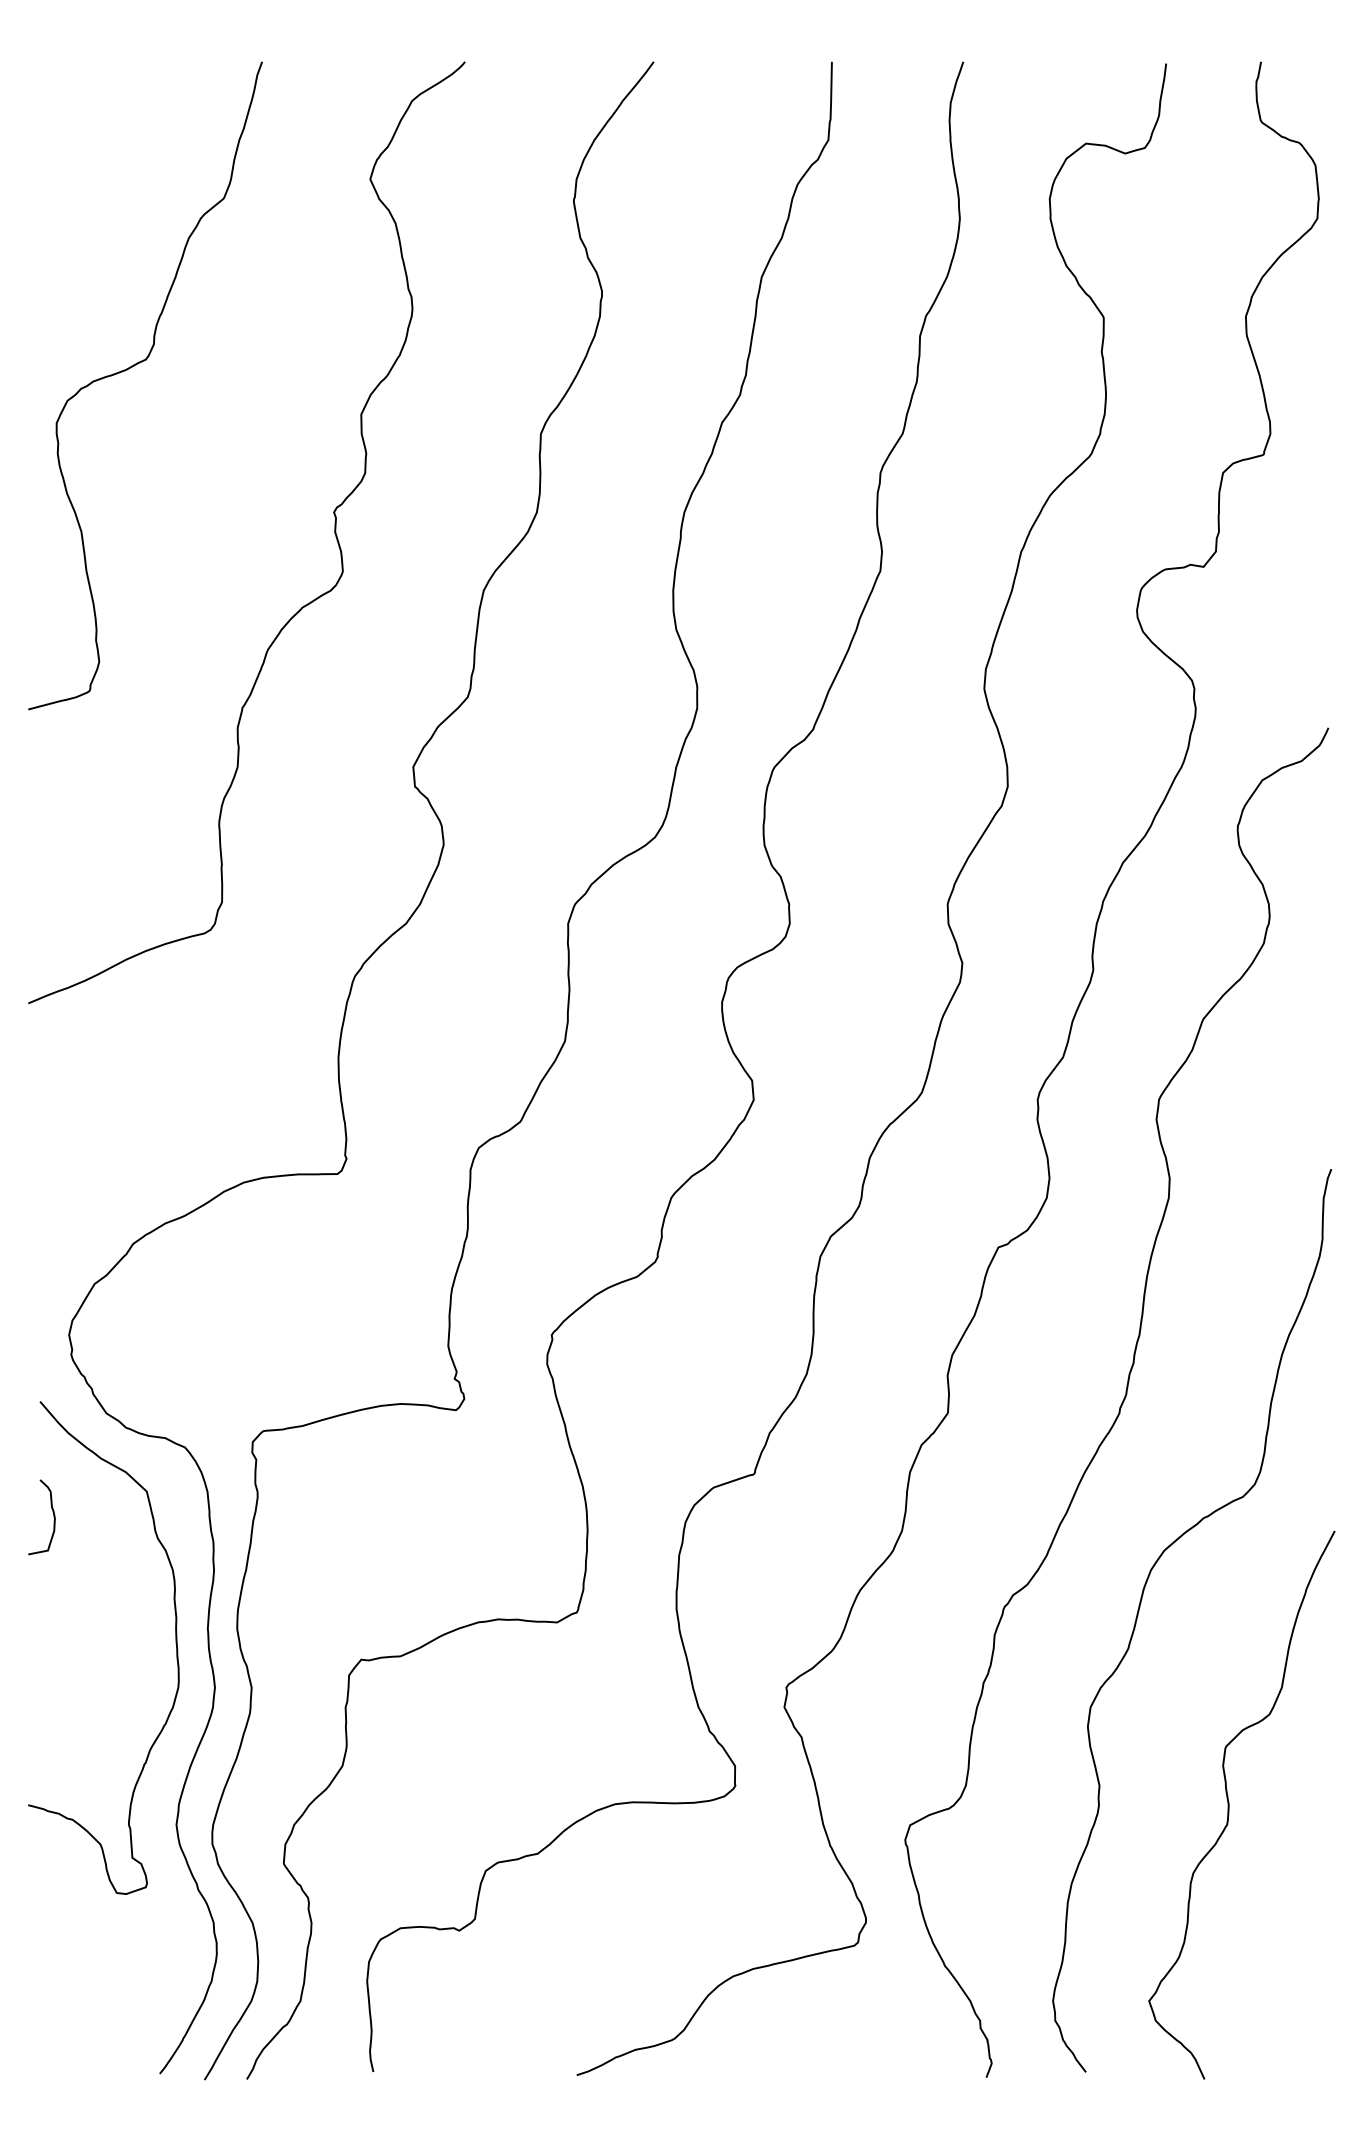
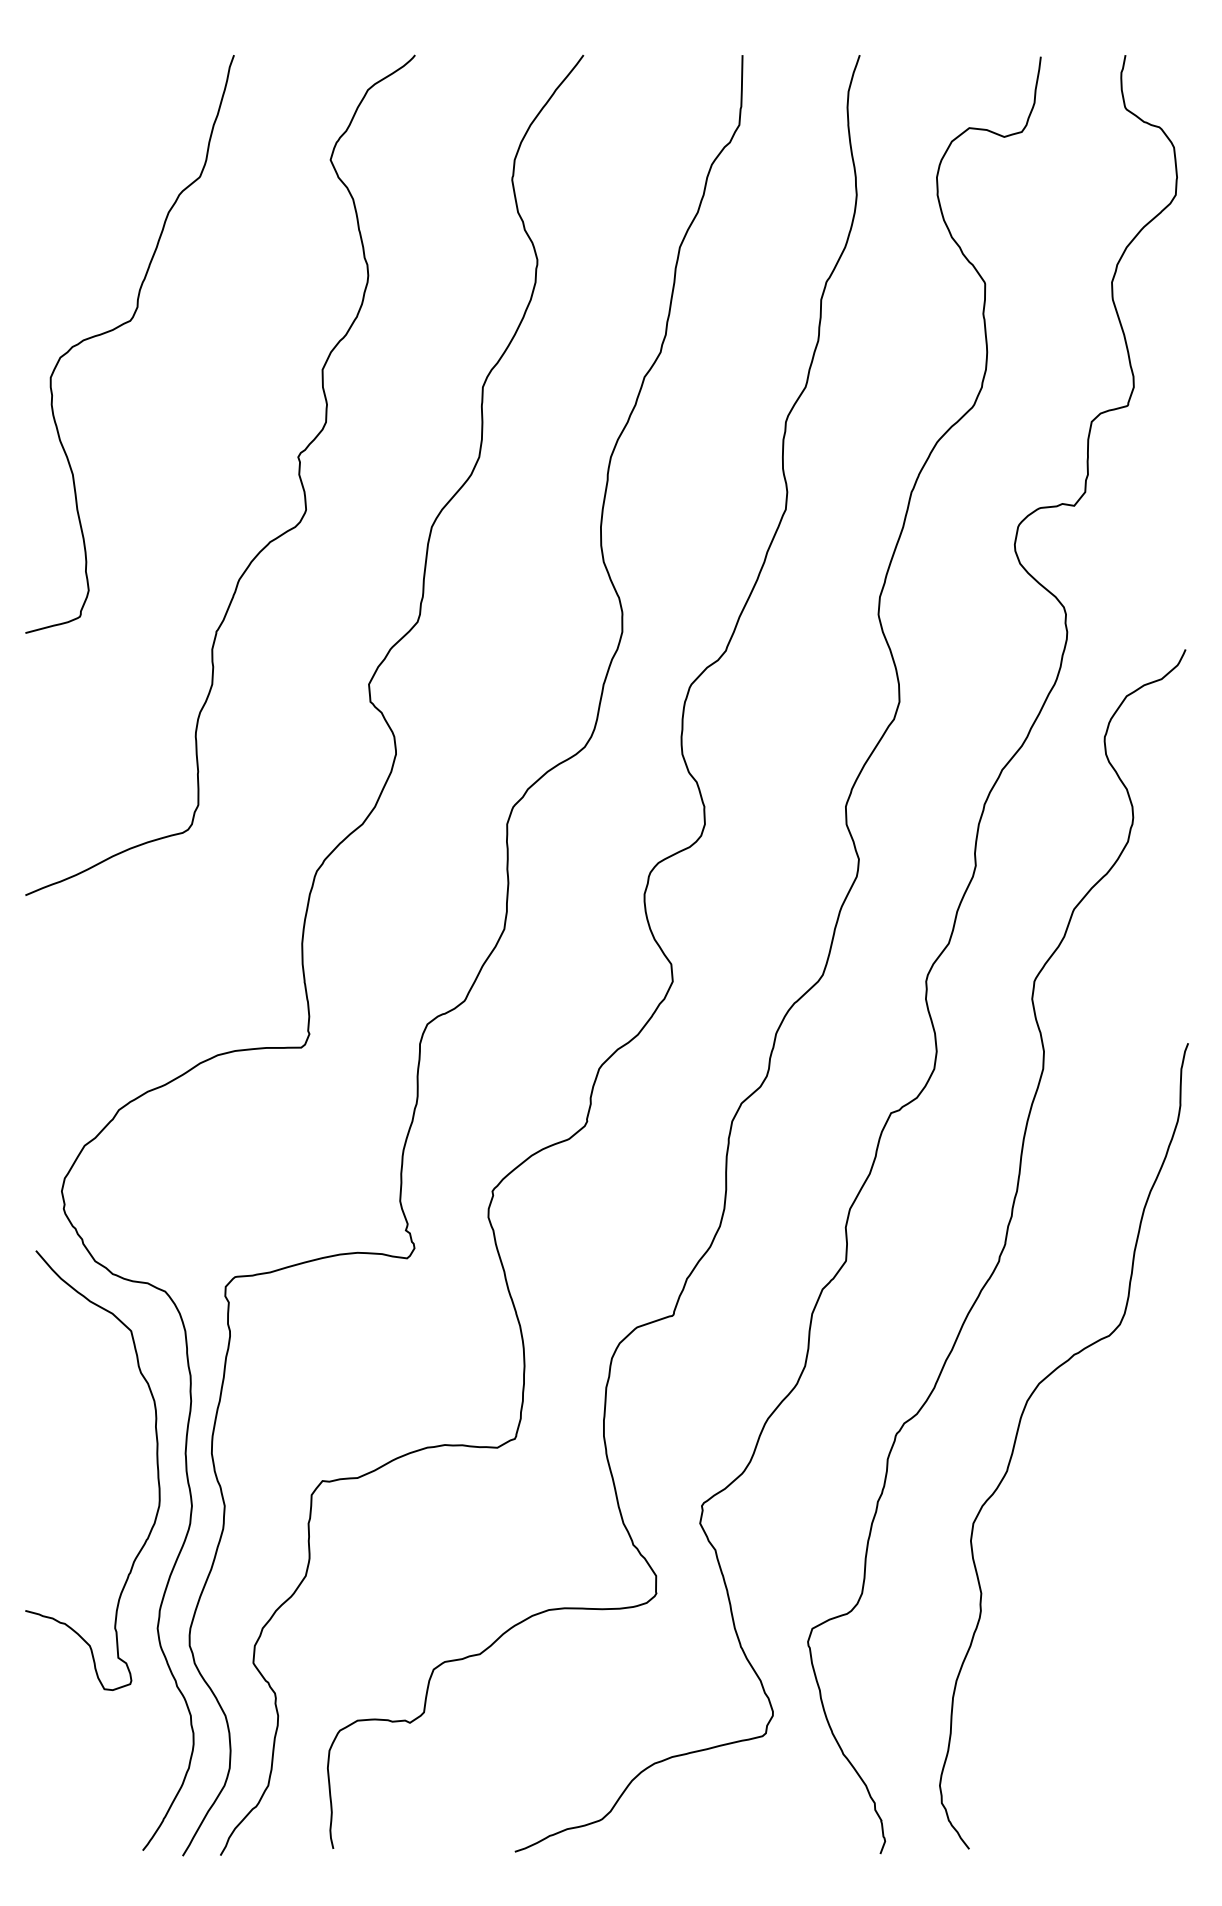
curve: (53, 1515) -> (47, 1352), removed
curve: (1229, 1804) -> (1097, 1610), removed

